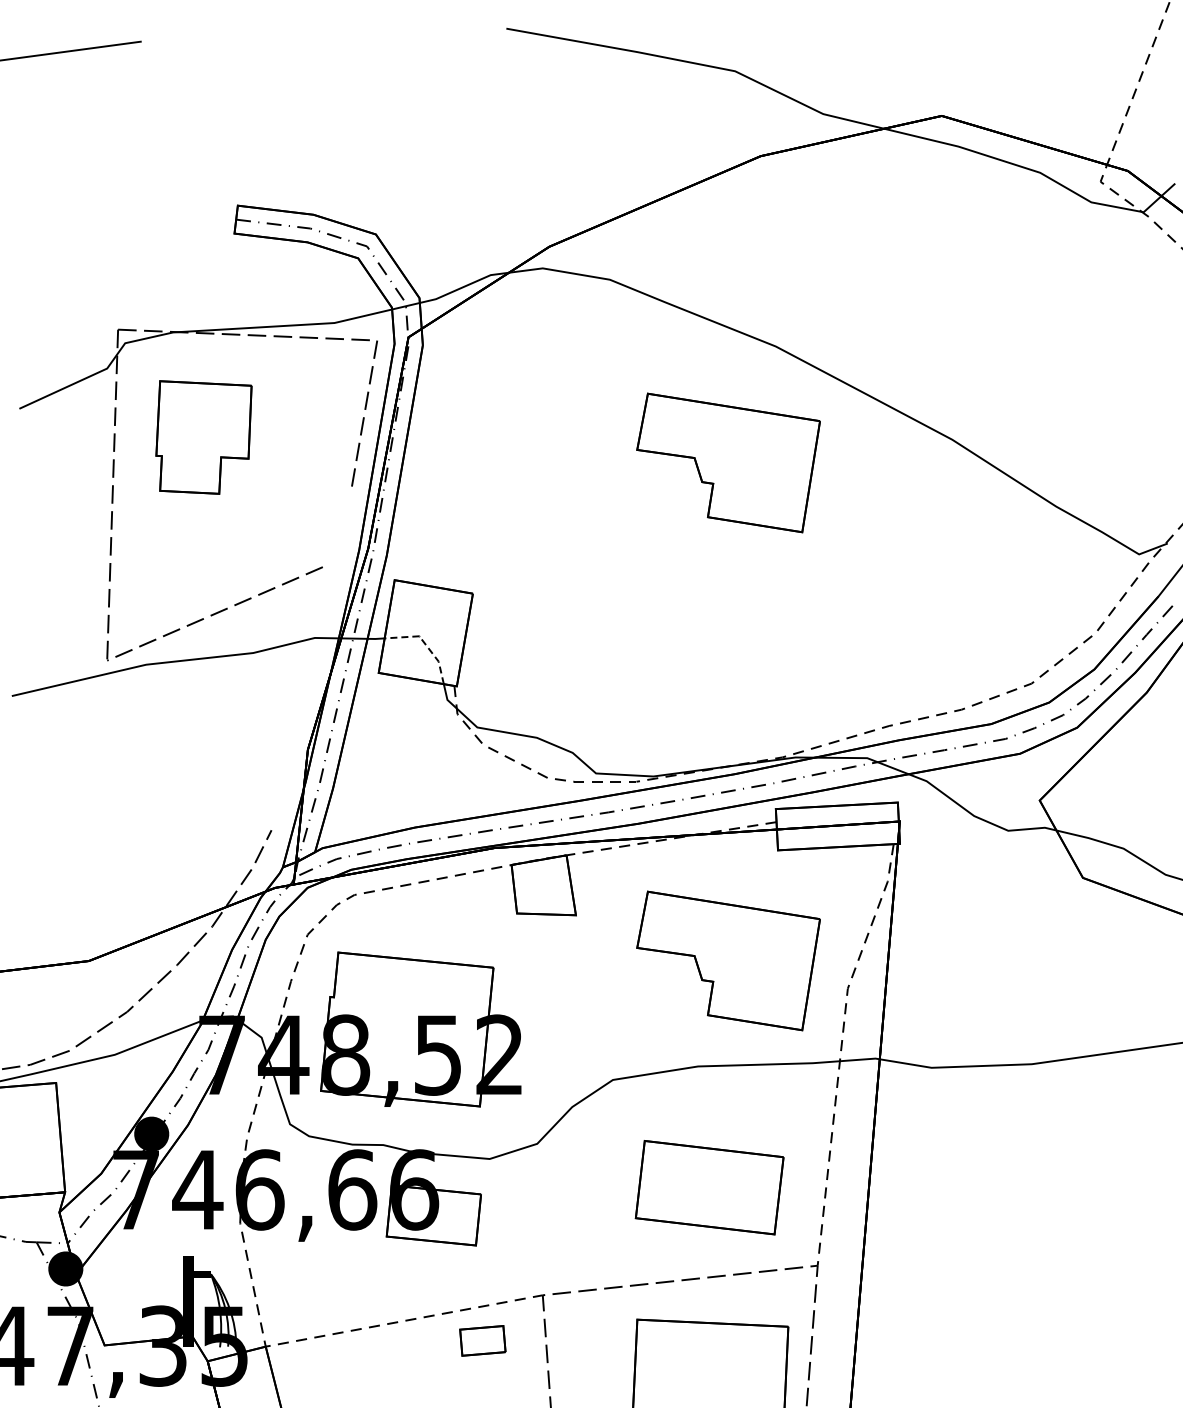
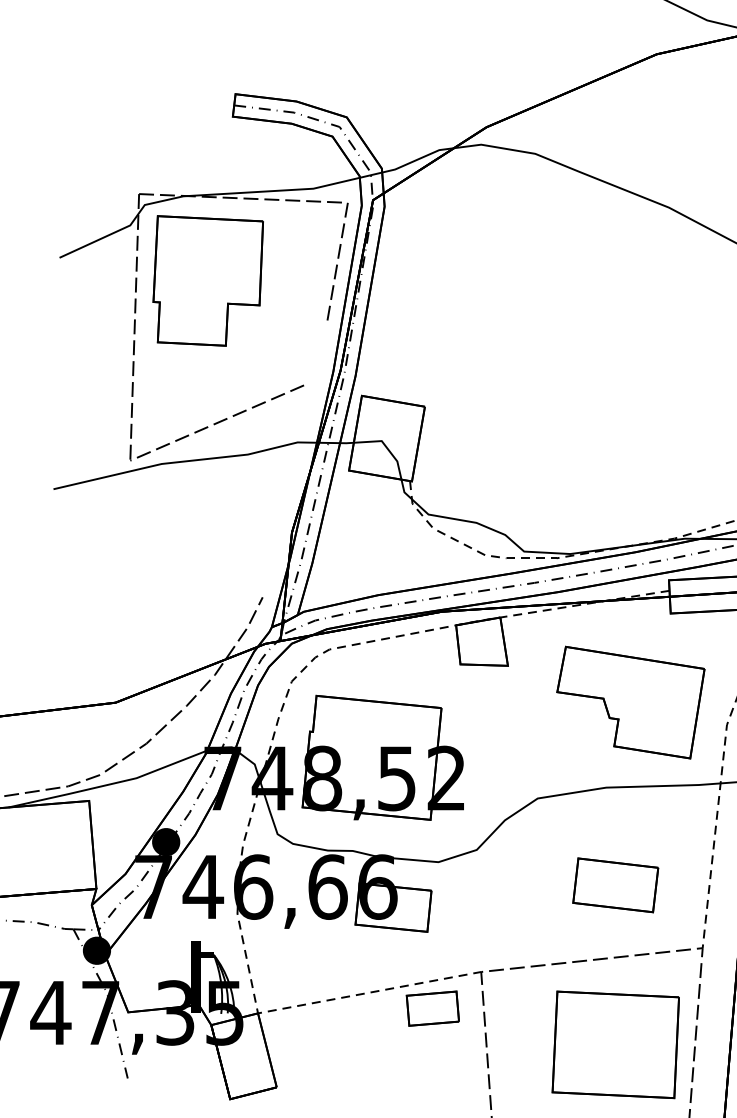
part: (203, 437) -> (207, 280), size x1.43
part: (728, 462) -> (630, 301), removed
line: (425, 644) -> (386, 447), dashed -> solid
part: (709, 1187) -> (615, 885), size x0.71
part: (482, 1340) -> (432, 1008), size x1.43

